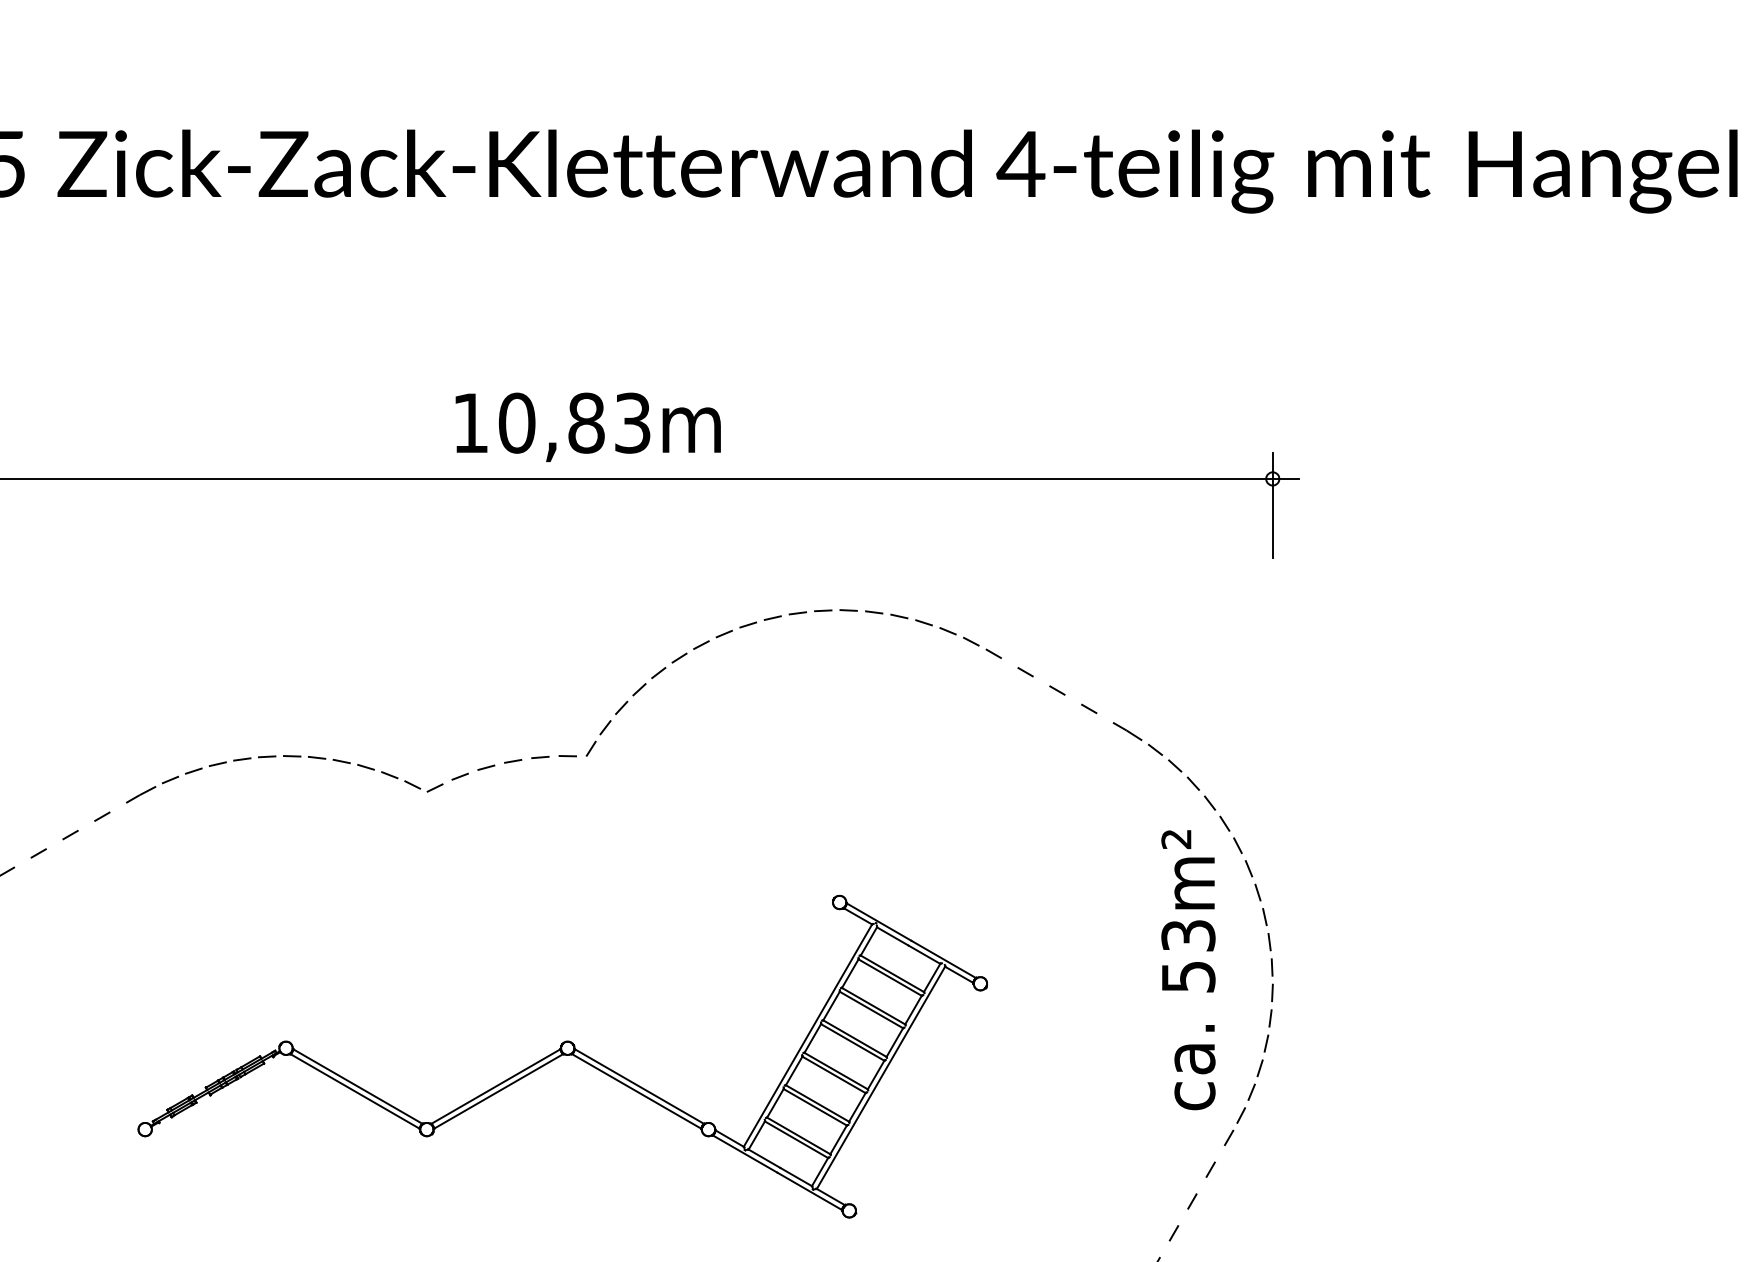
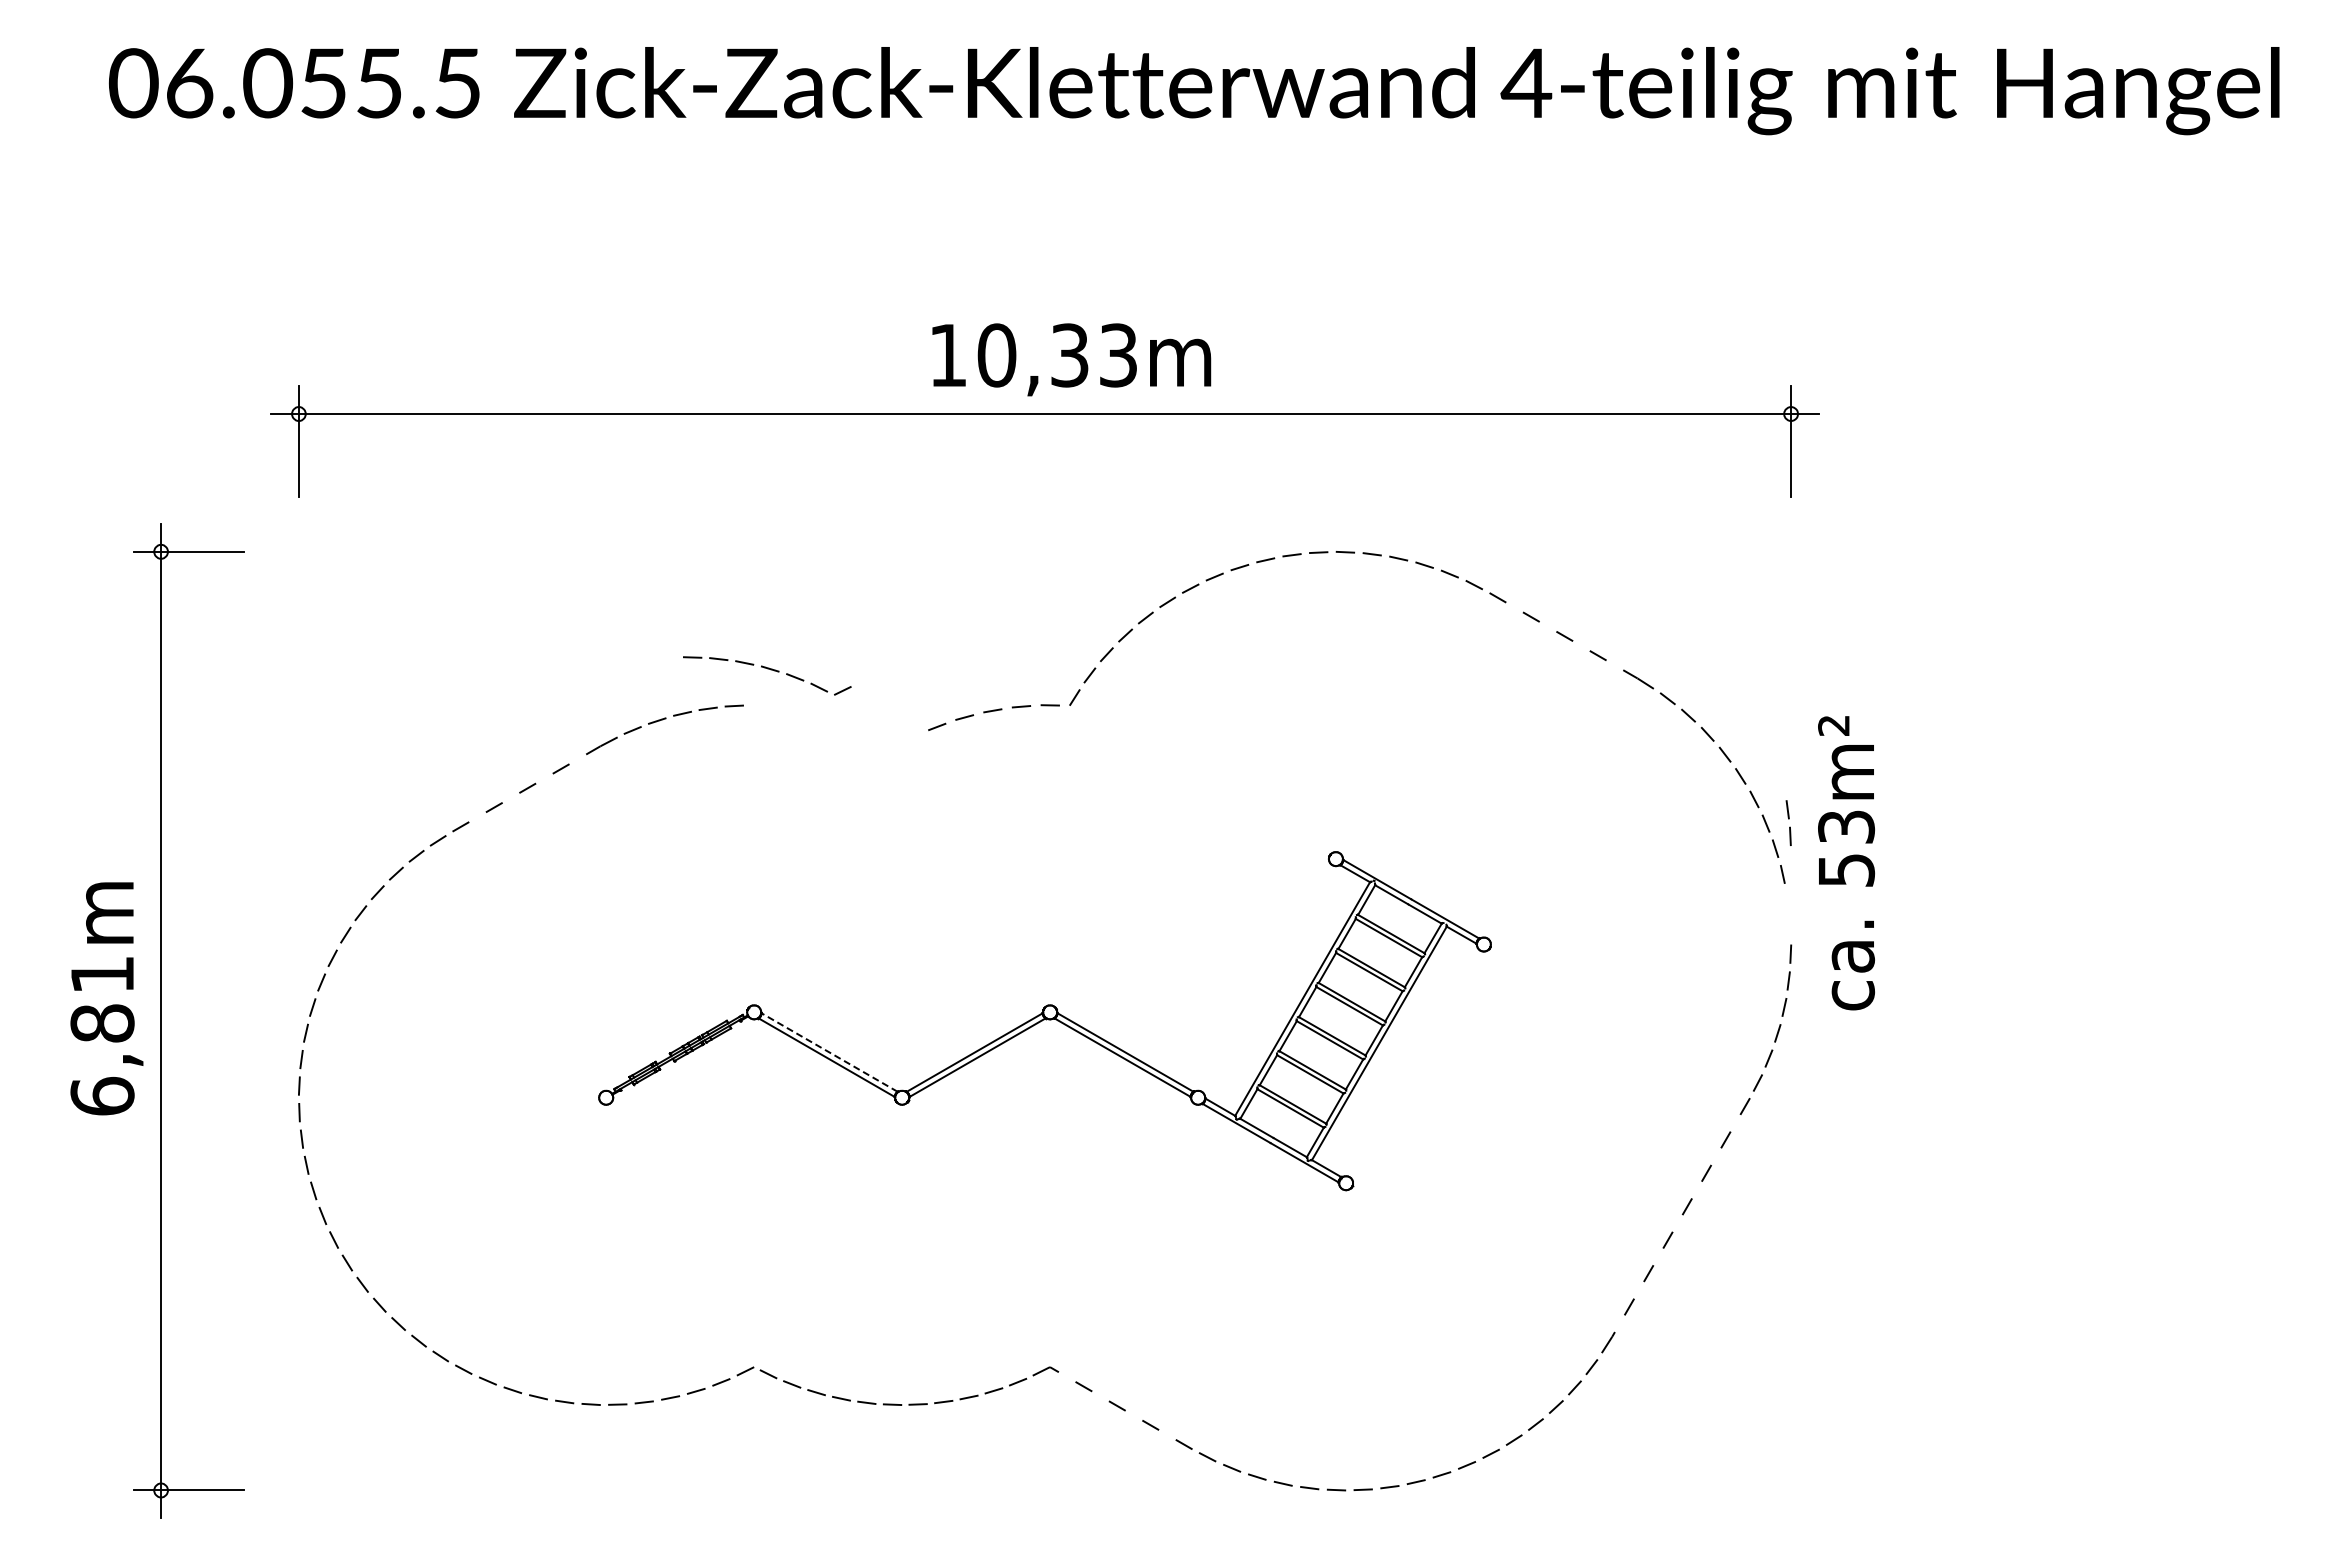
text: (587, 423) -> (1070, 355), 10,83m -> 10,33m
part: (363, 773) -> (767, 675), moved
part: (1270, 954) -> (1788, 822), moved
text: (1188, 970) -> (1846, 863), moved
line: (357, 1086) -> (829, 1052), solid -> dashed

